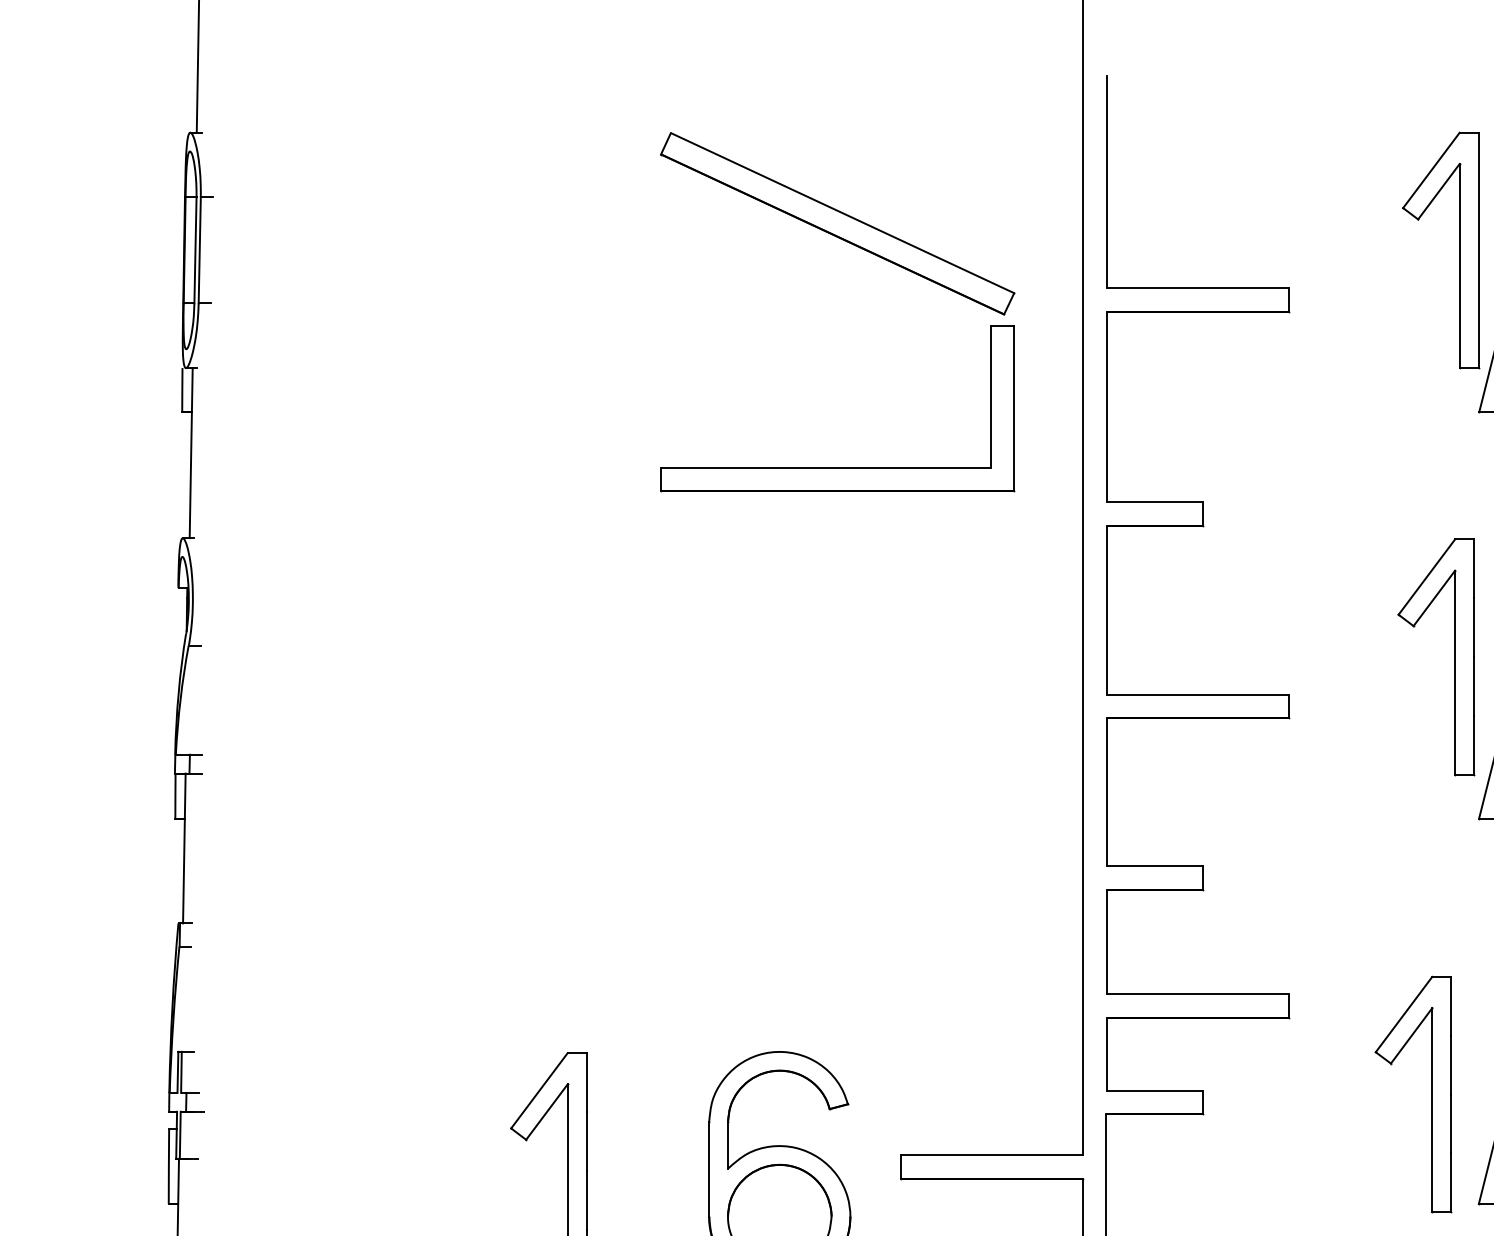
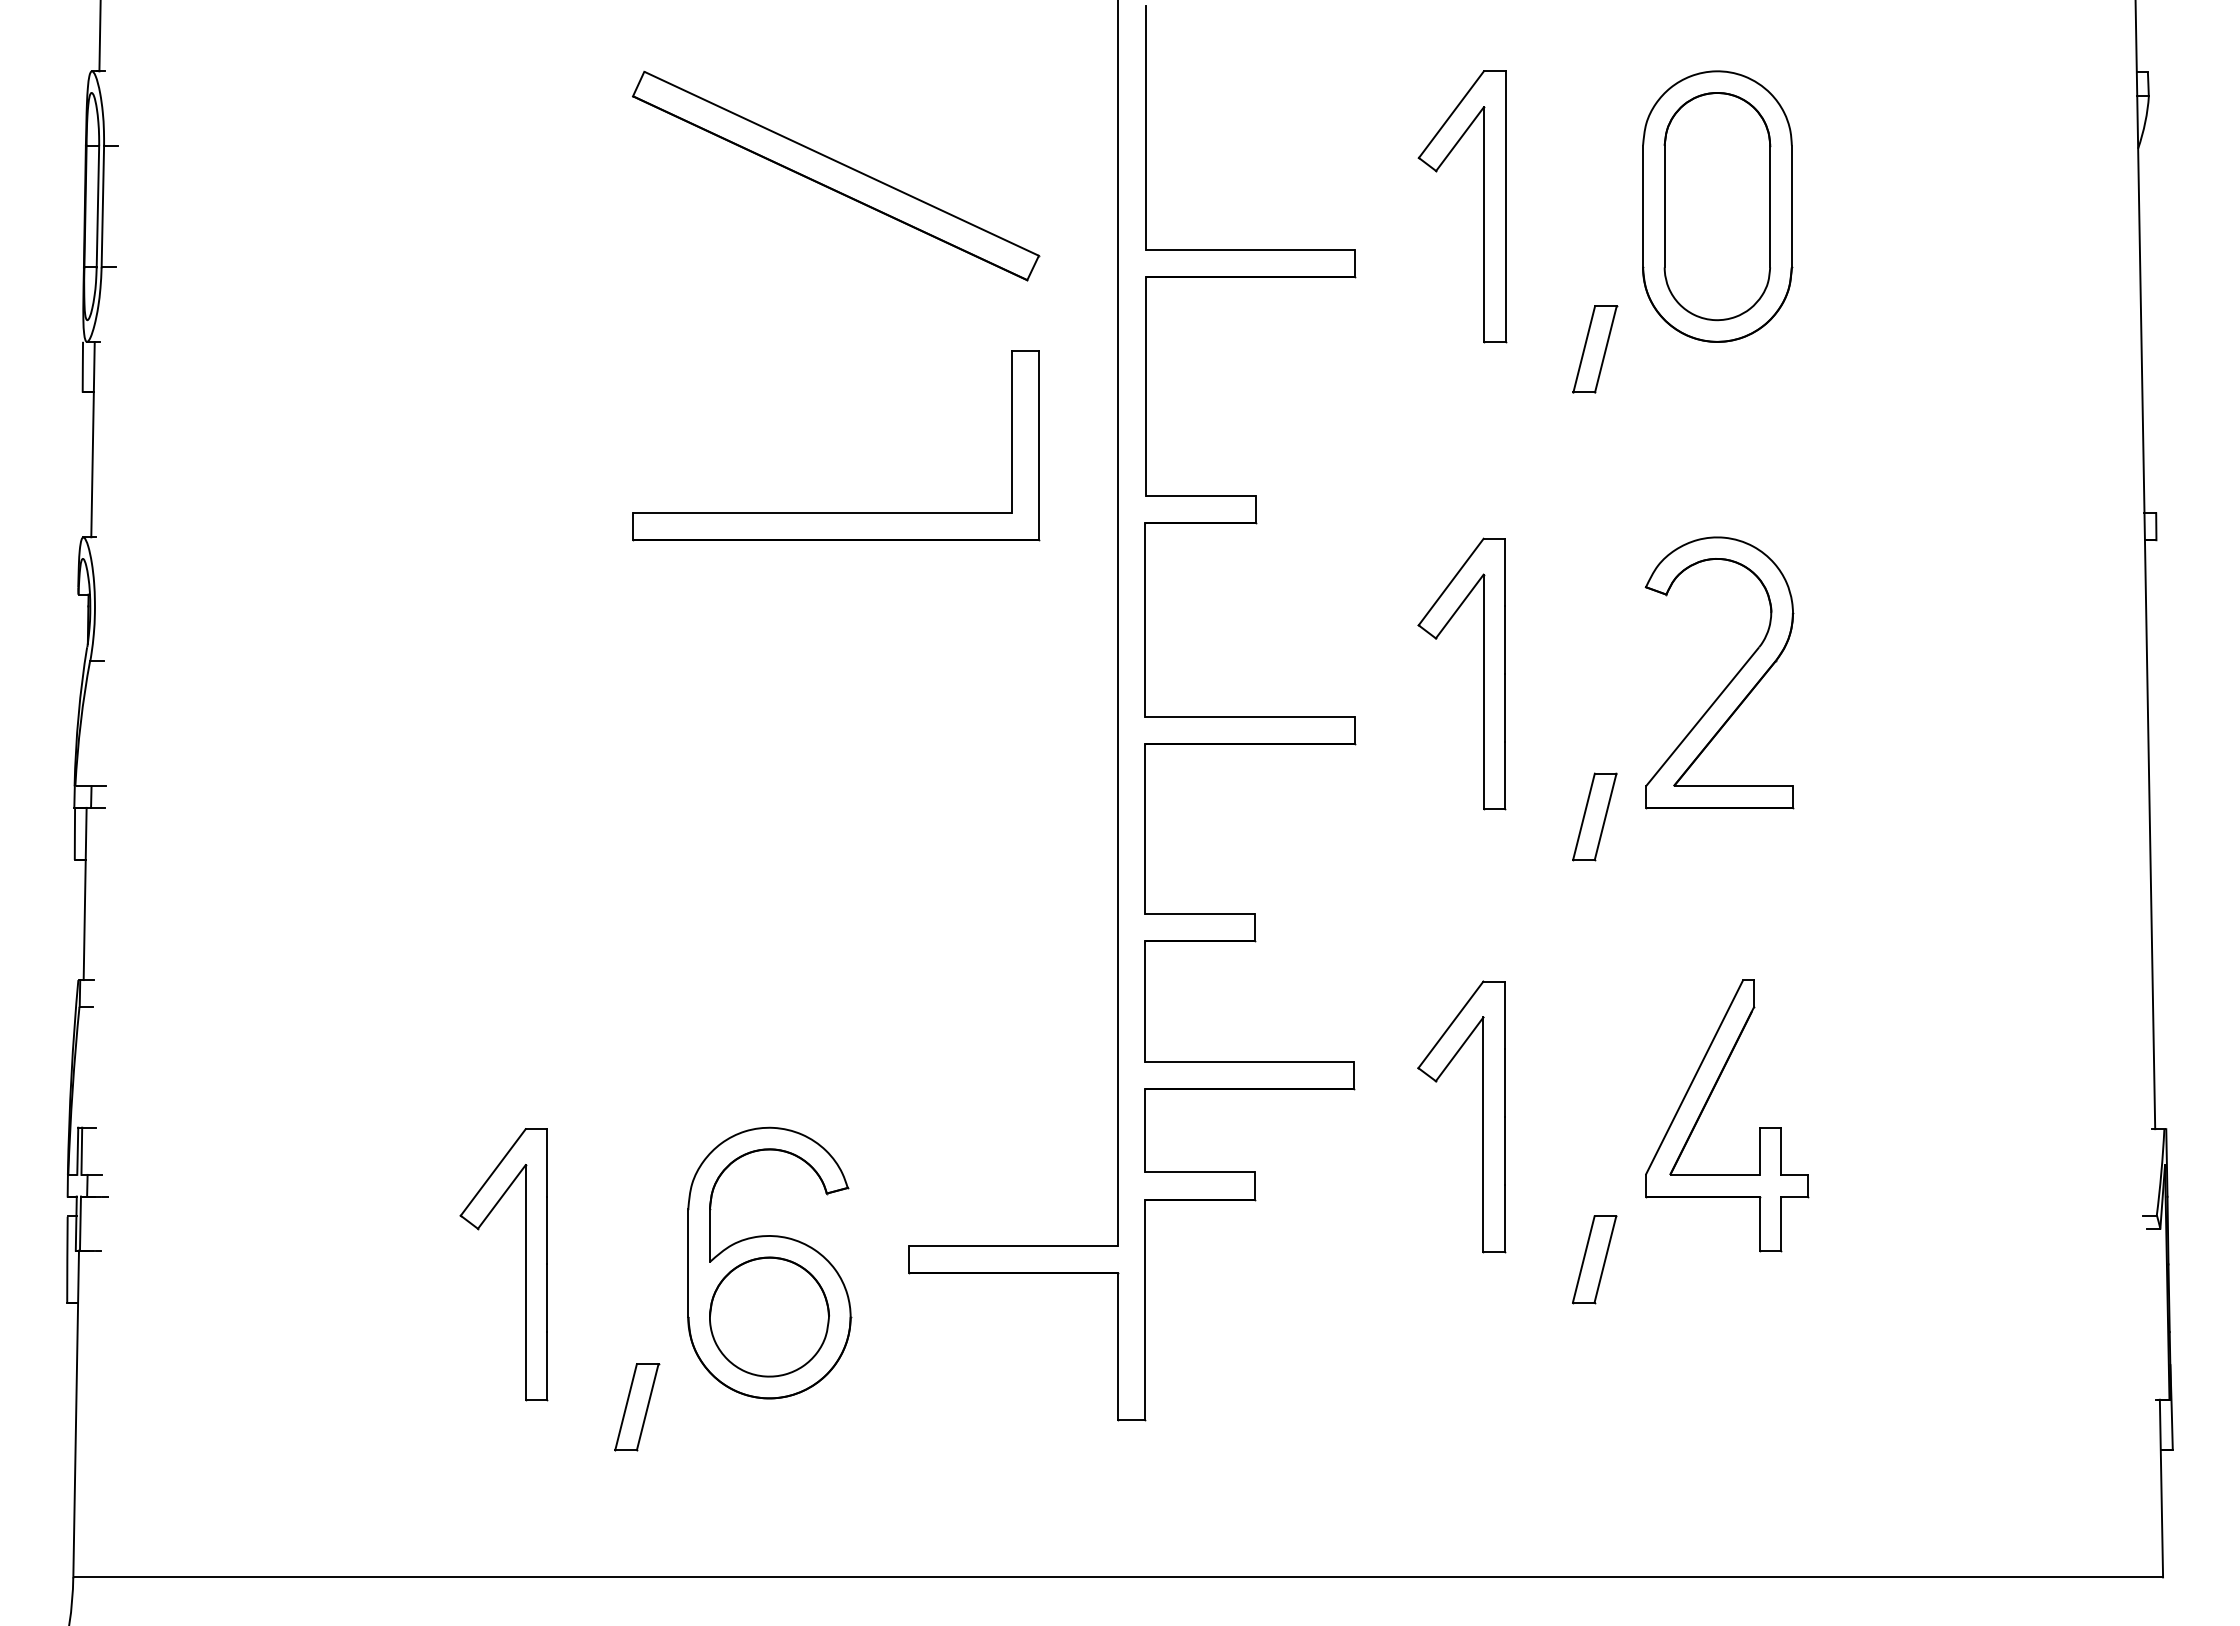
part: (1459, 250) -> (1483, 206), moved
part: (838, 466) -> (836, 512), moved
part: (1455, 656) -> (1483, 673), moved
part: (1431, 1094) -> (1482, 1116), moved

